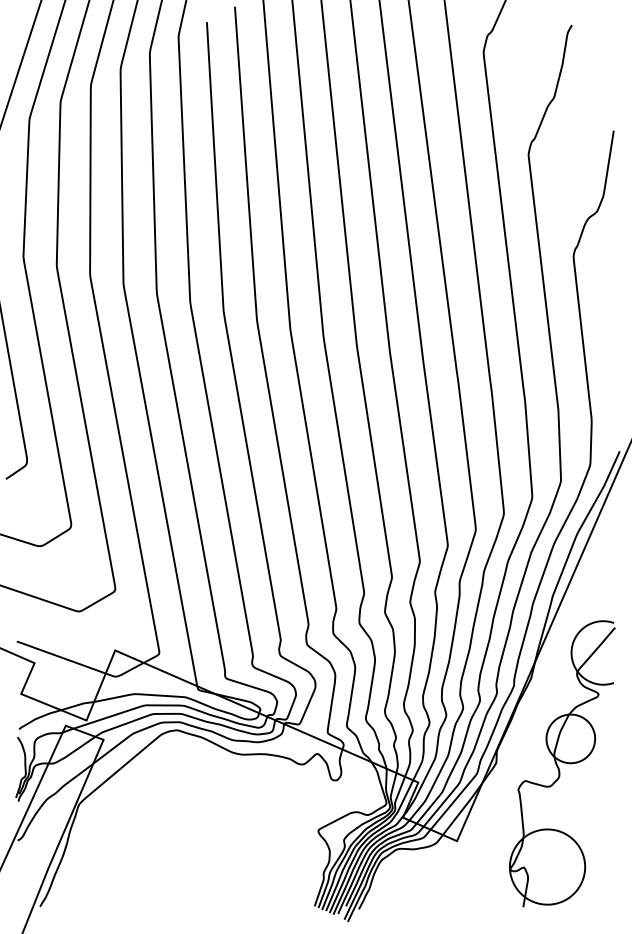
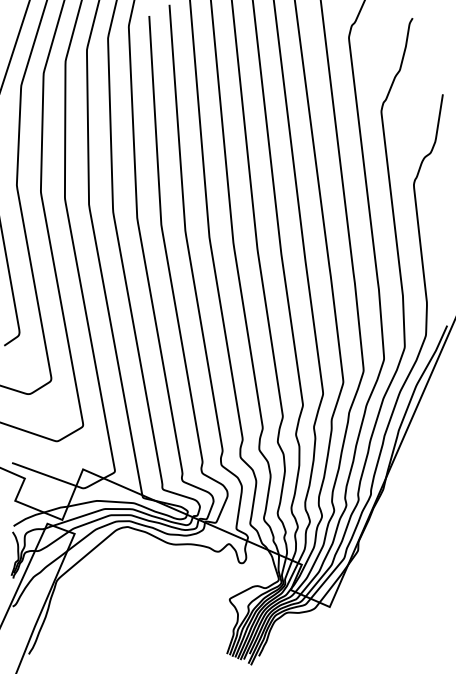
part: (561, 762) -> (405, 550), removed

